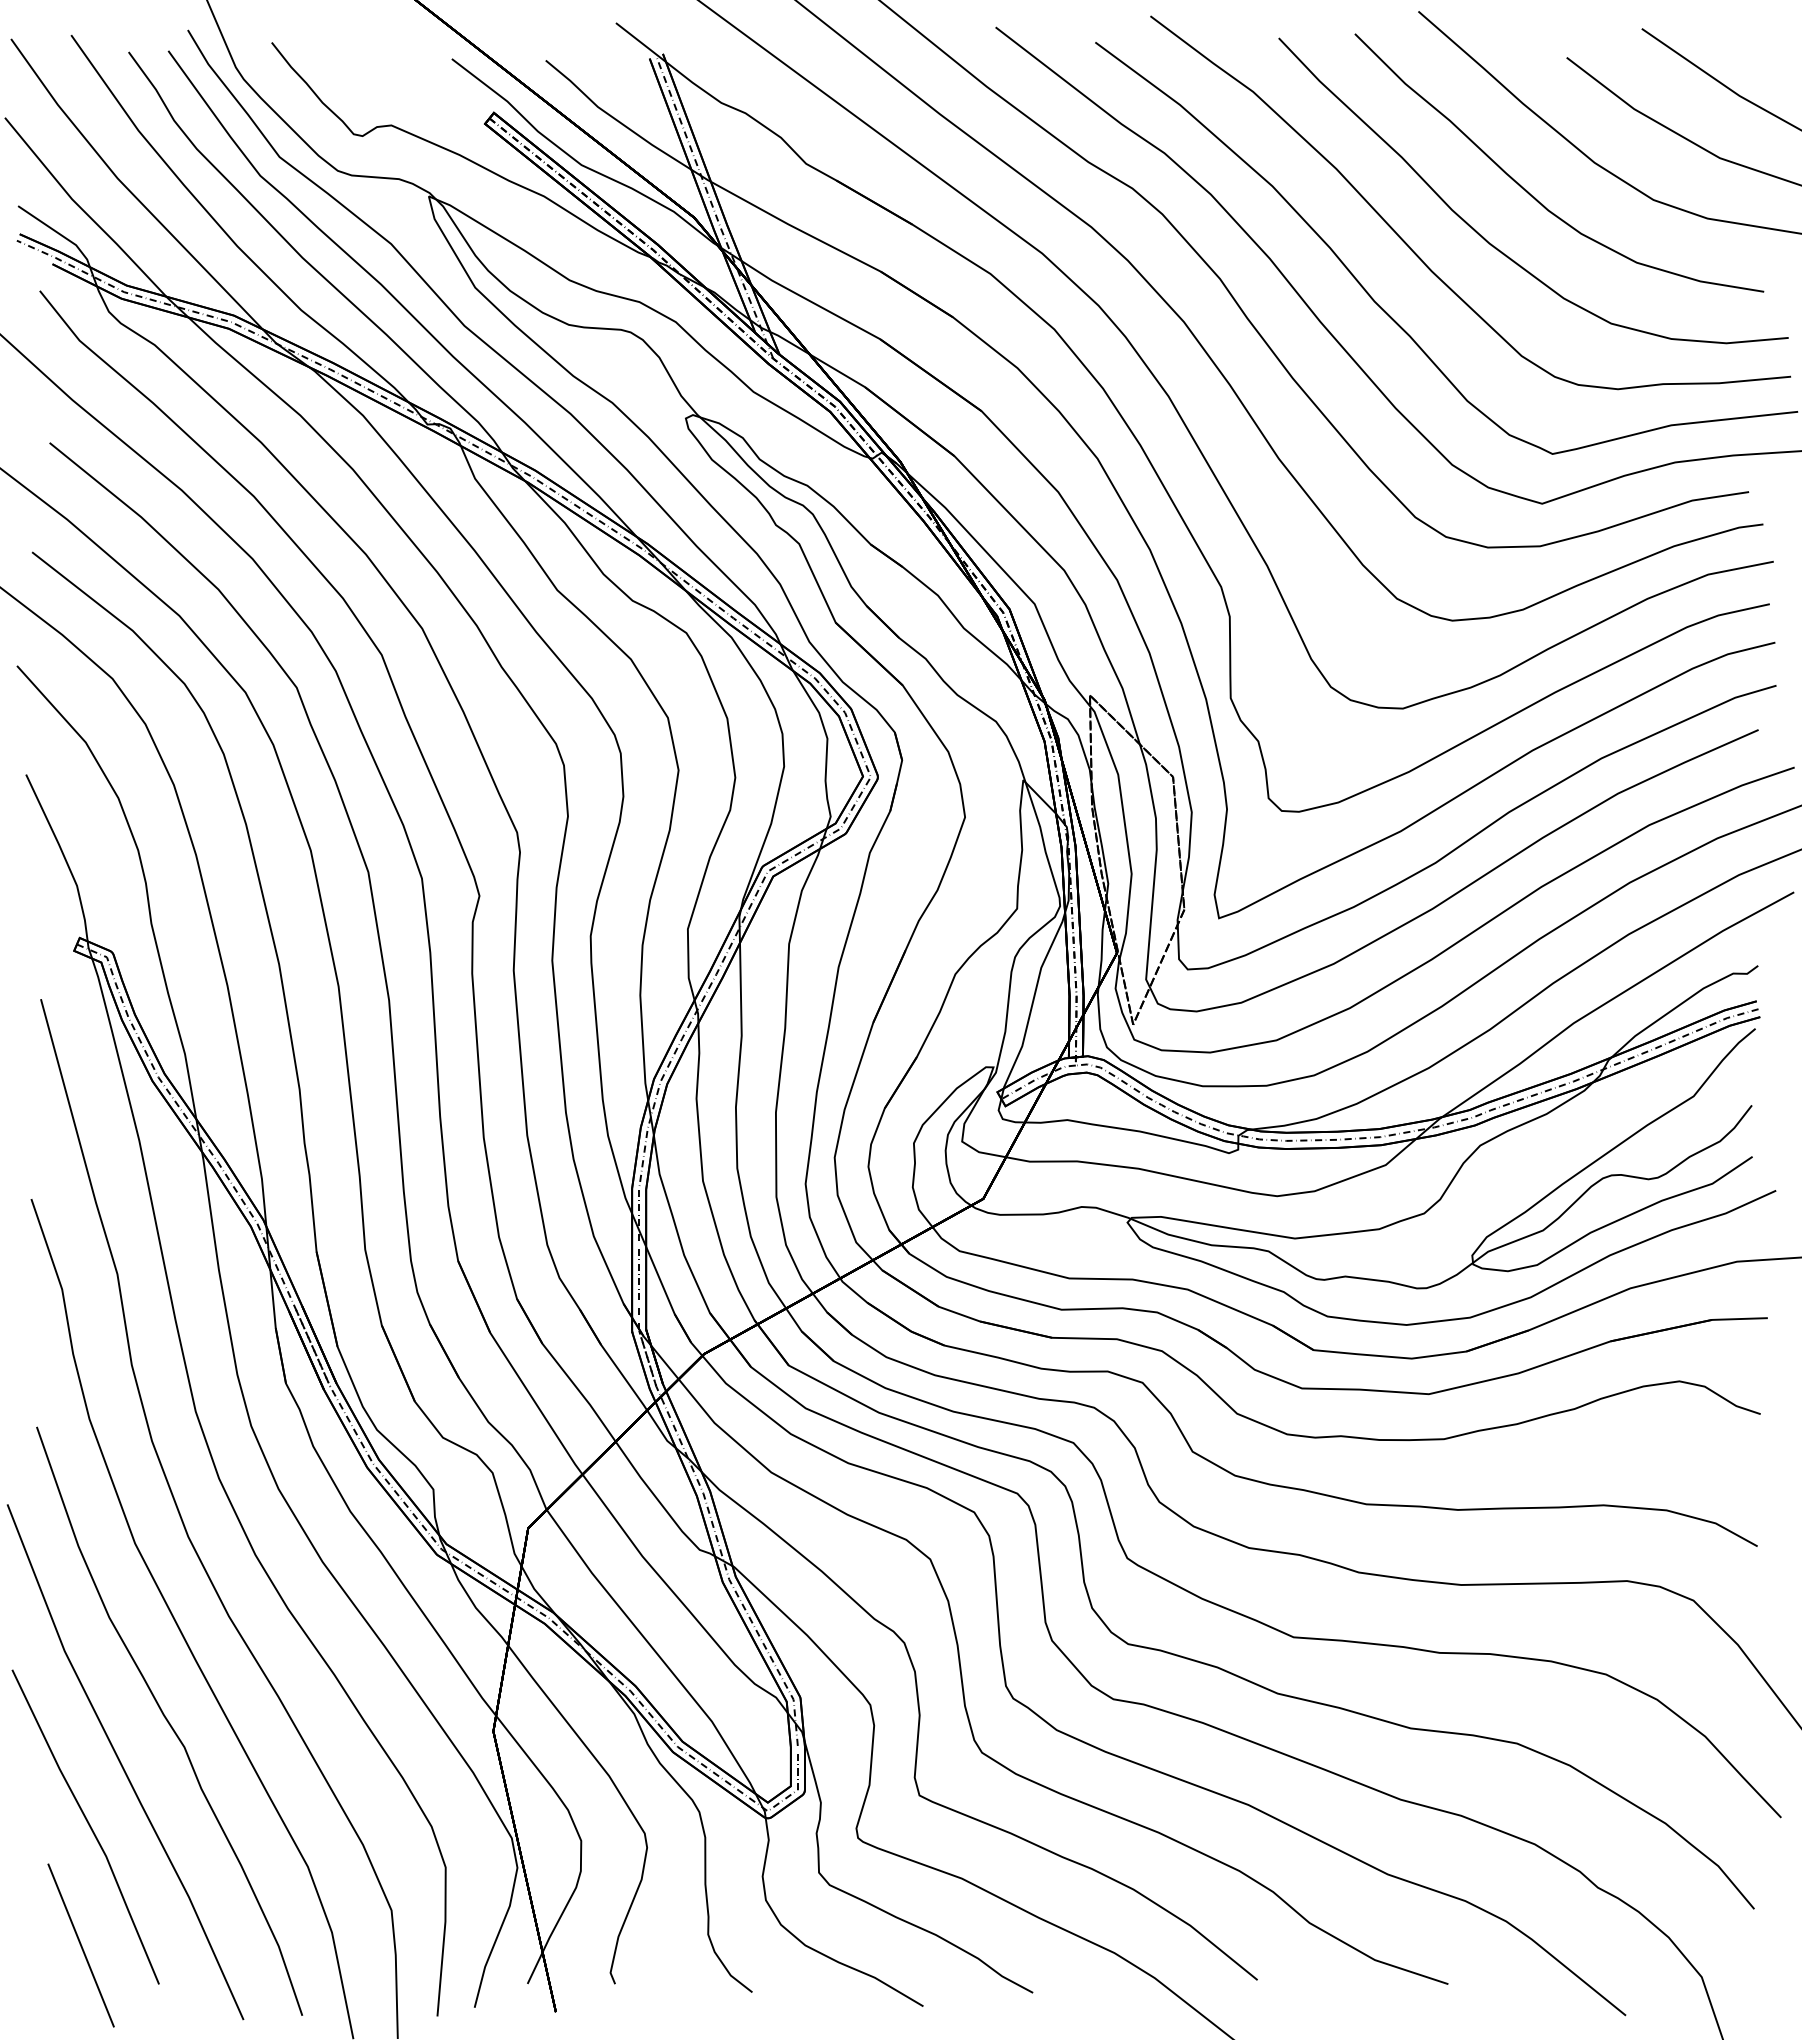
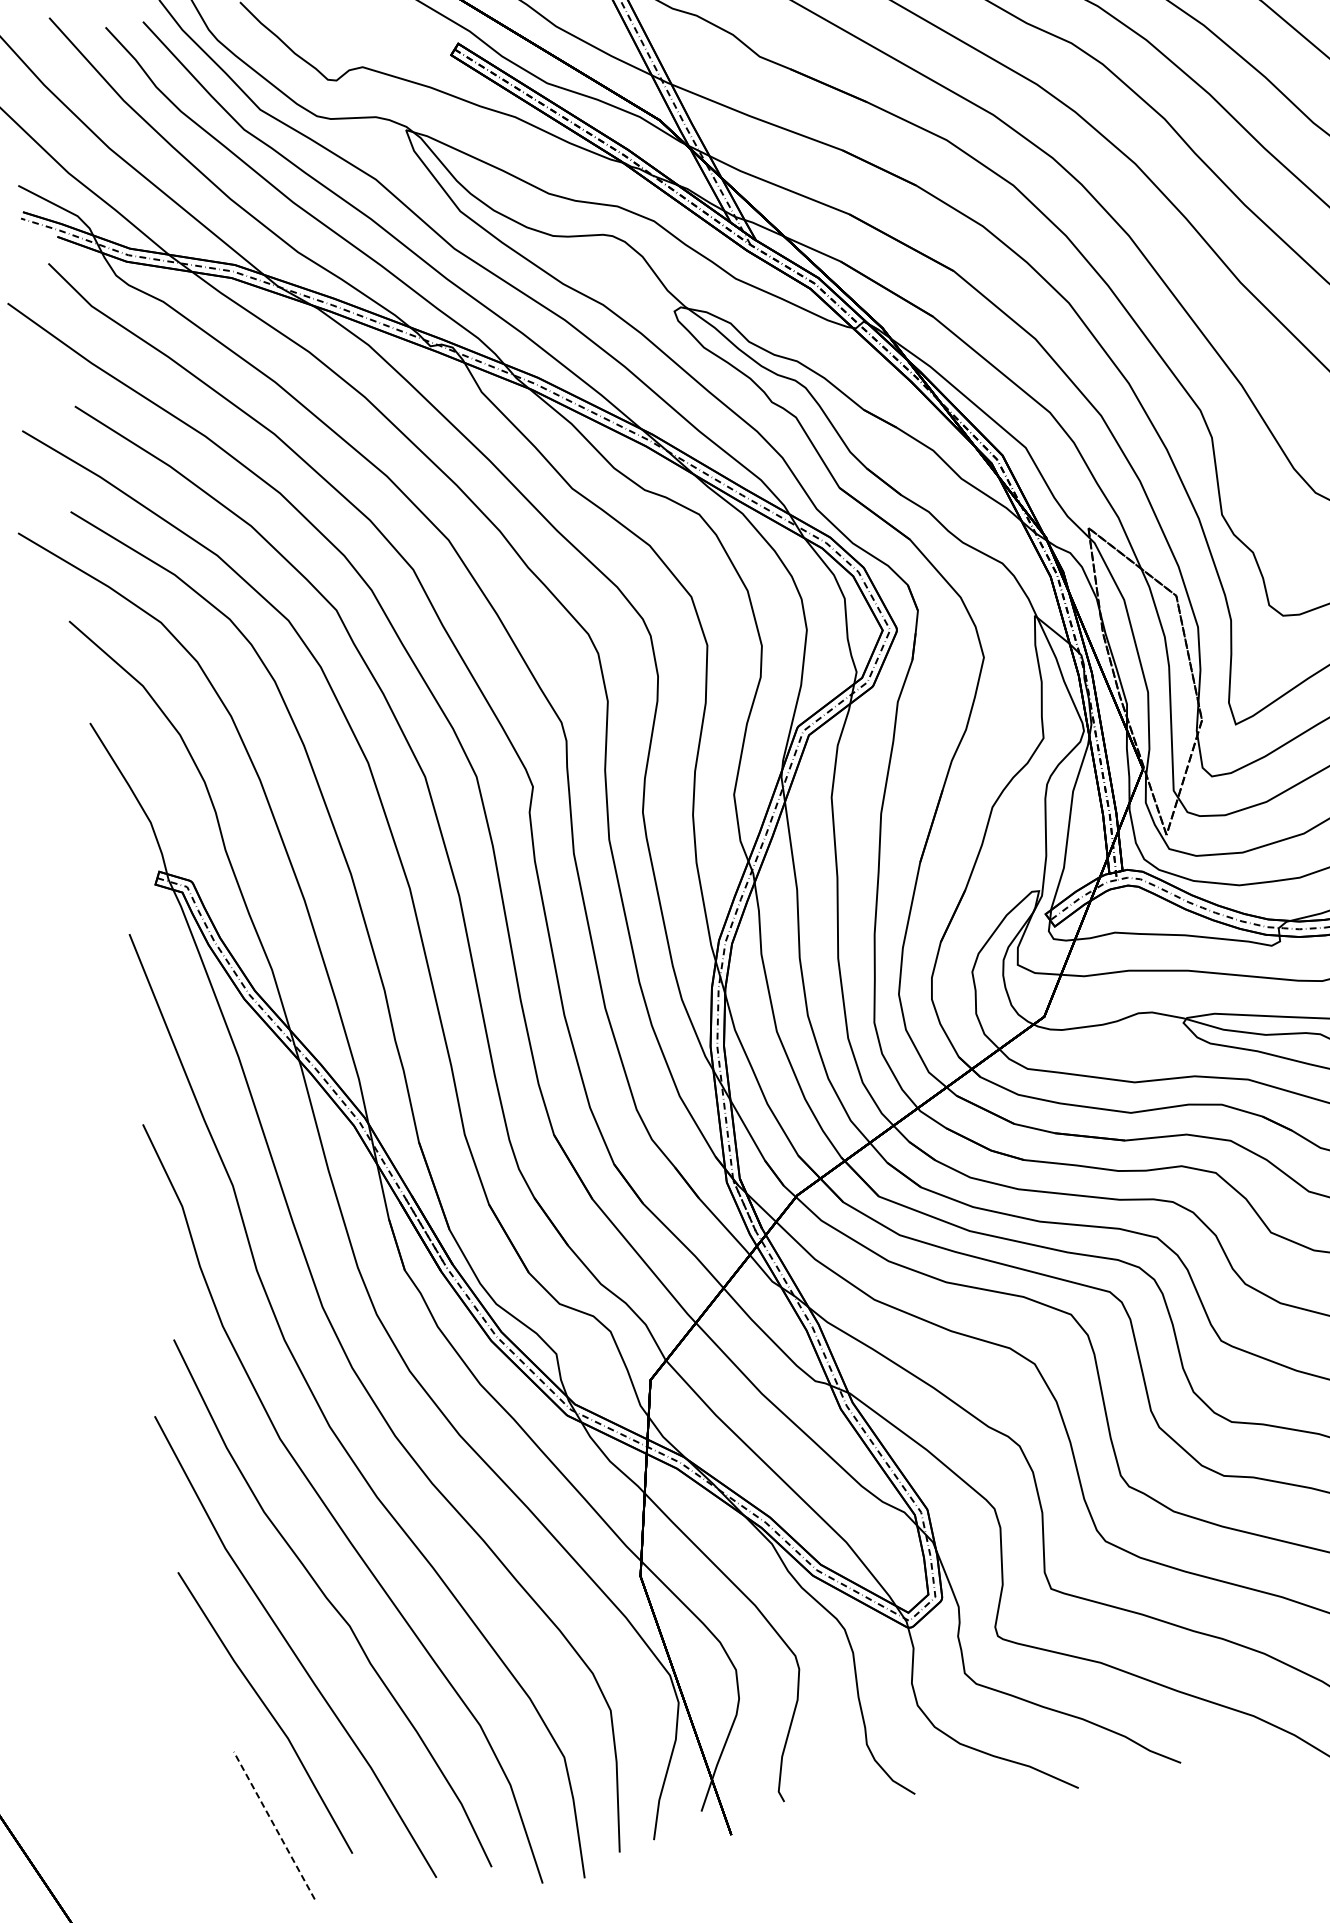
line: (80, 1945) -> (273, 1825), solid -> dashed

